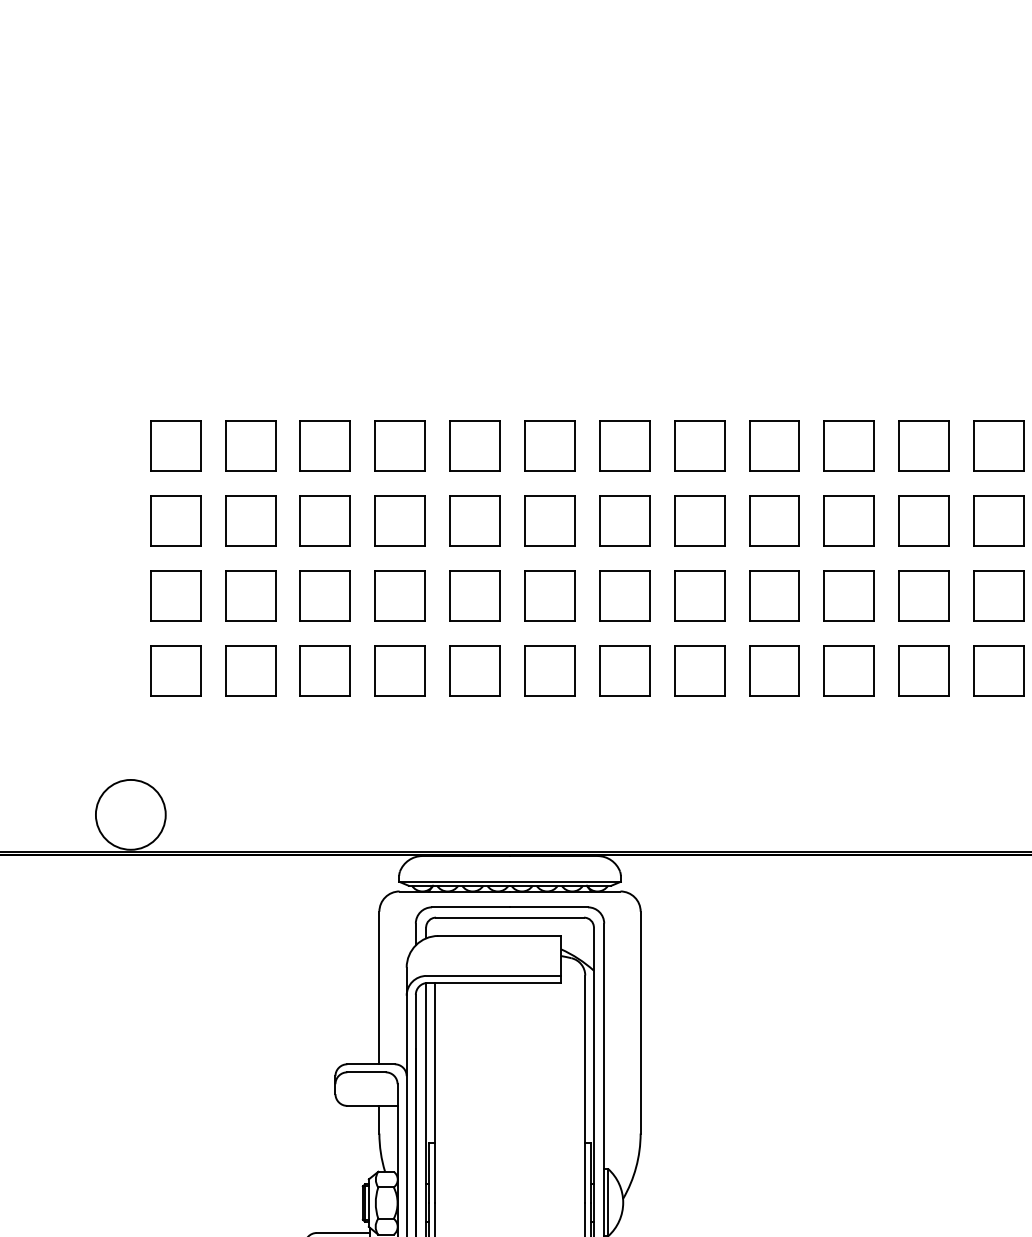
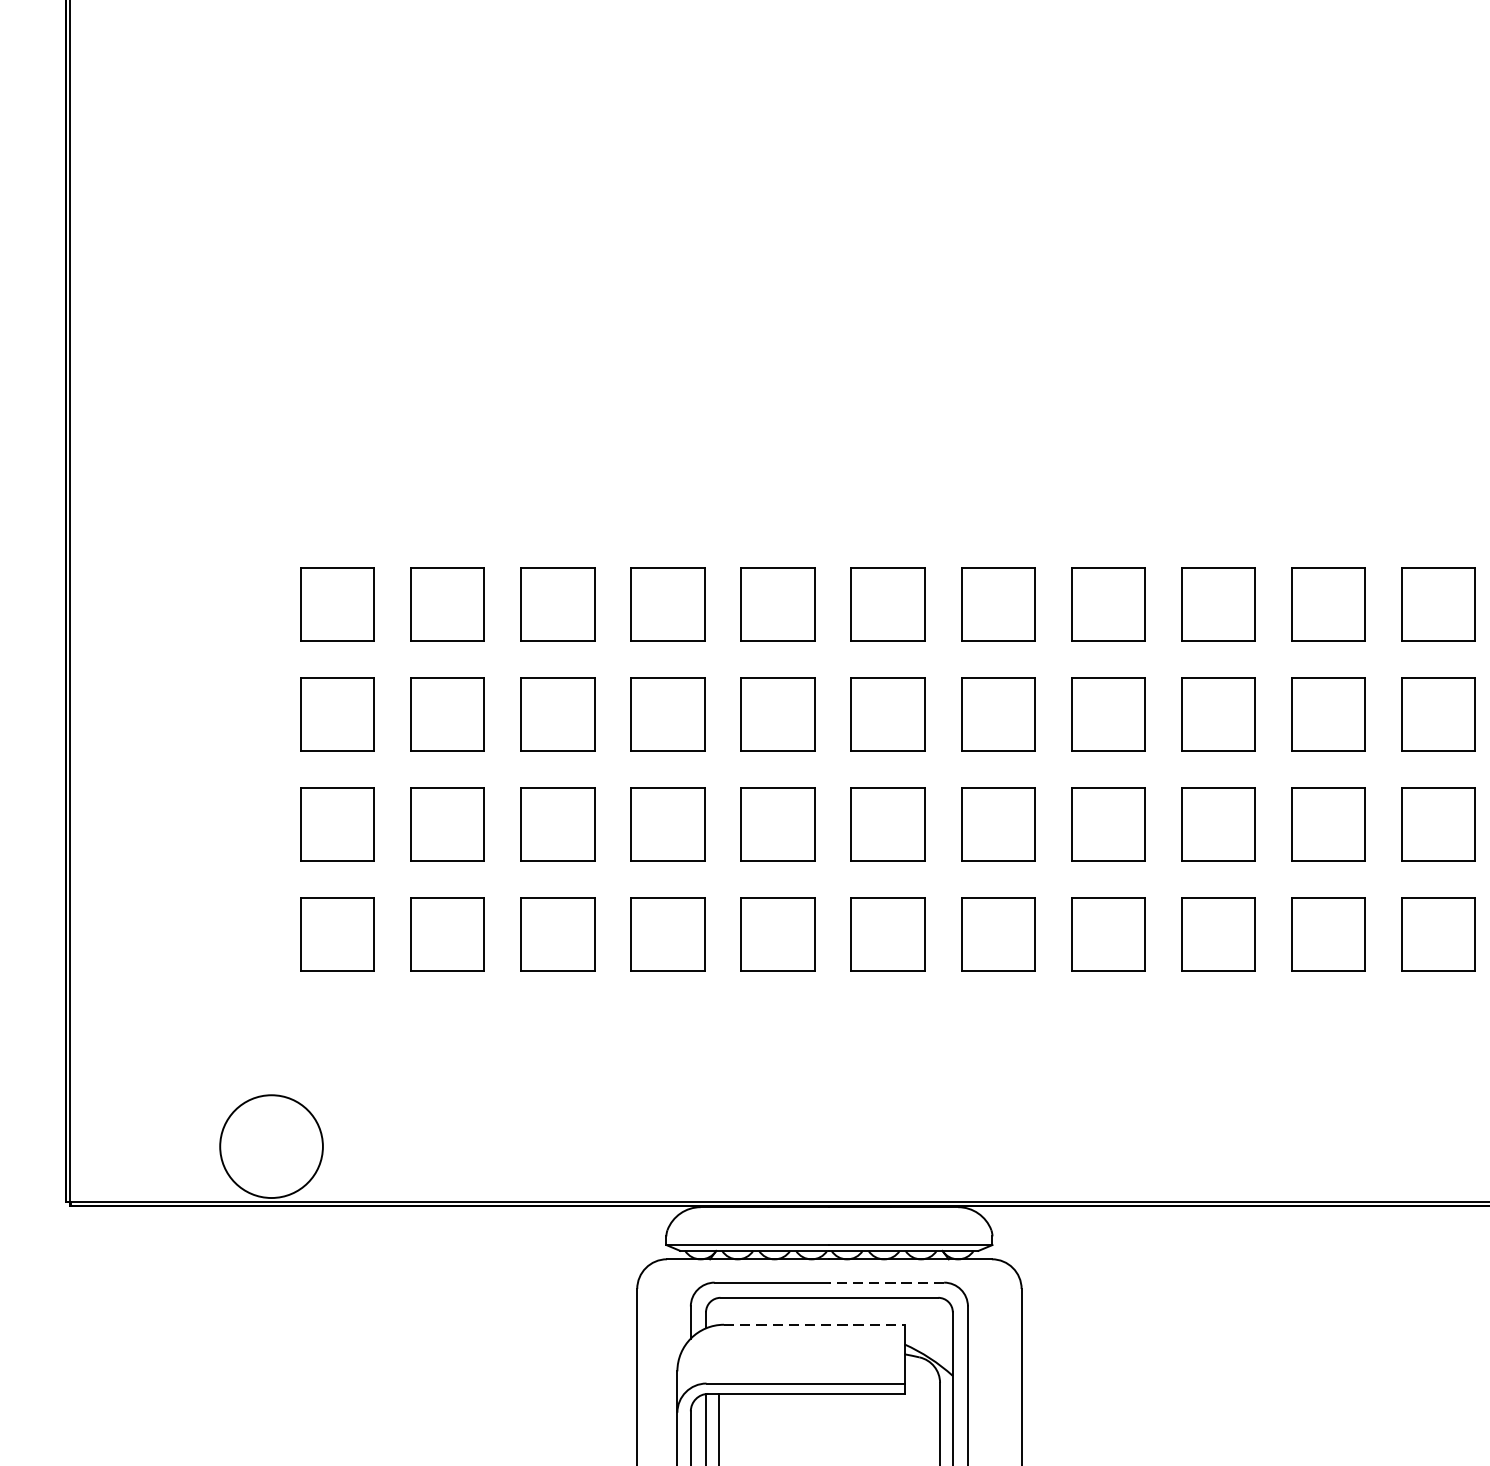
line: (549, 907) -> (887, 1282), solid -> dashed
line: (500, 935) -> (815, 1324), solid -> dashed

